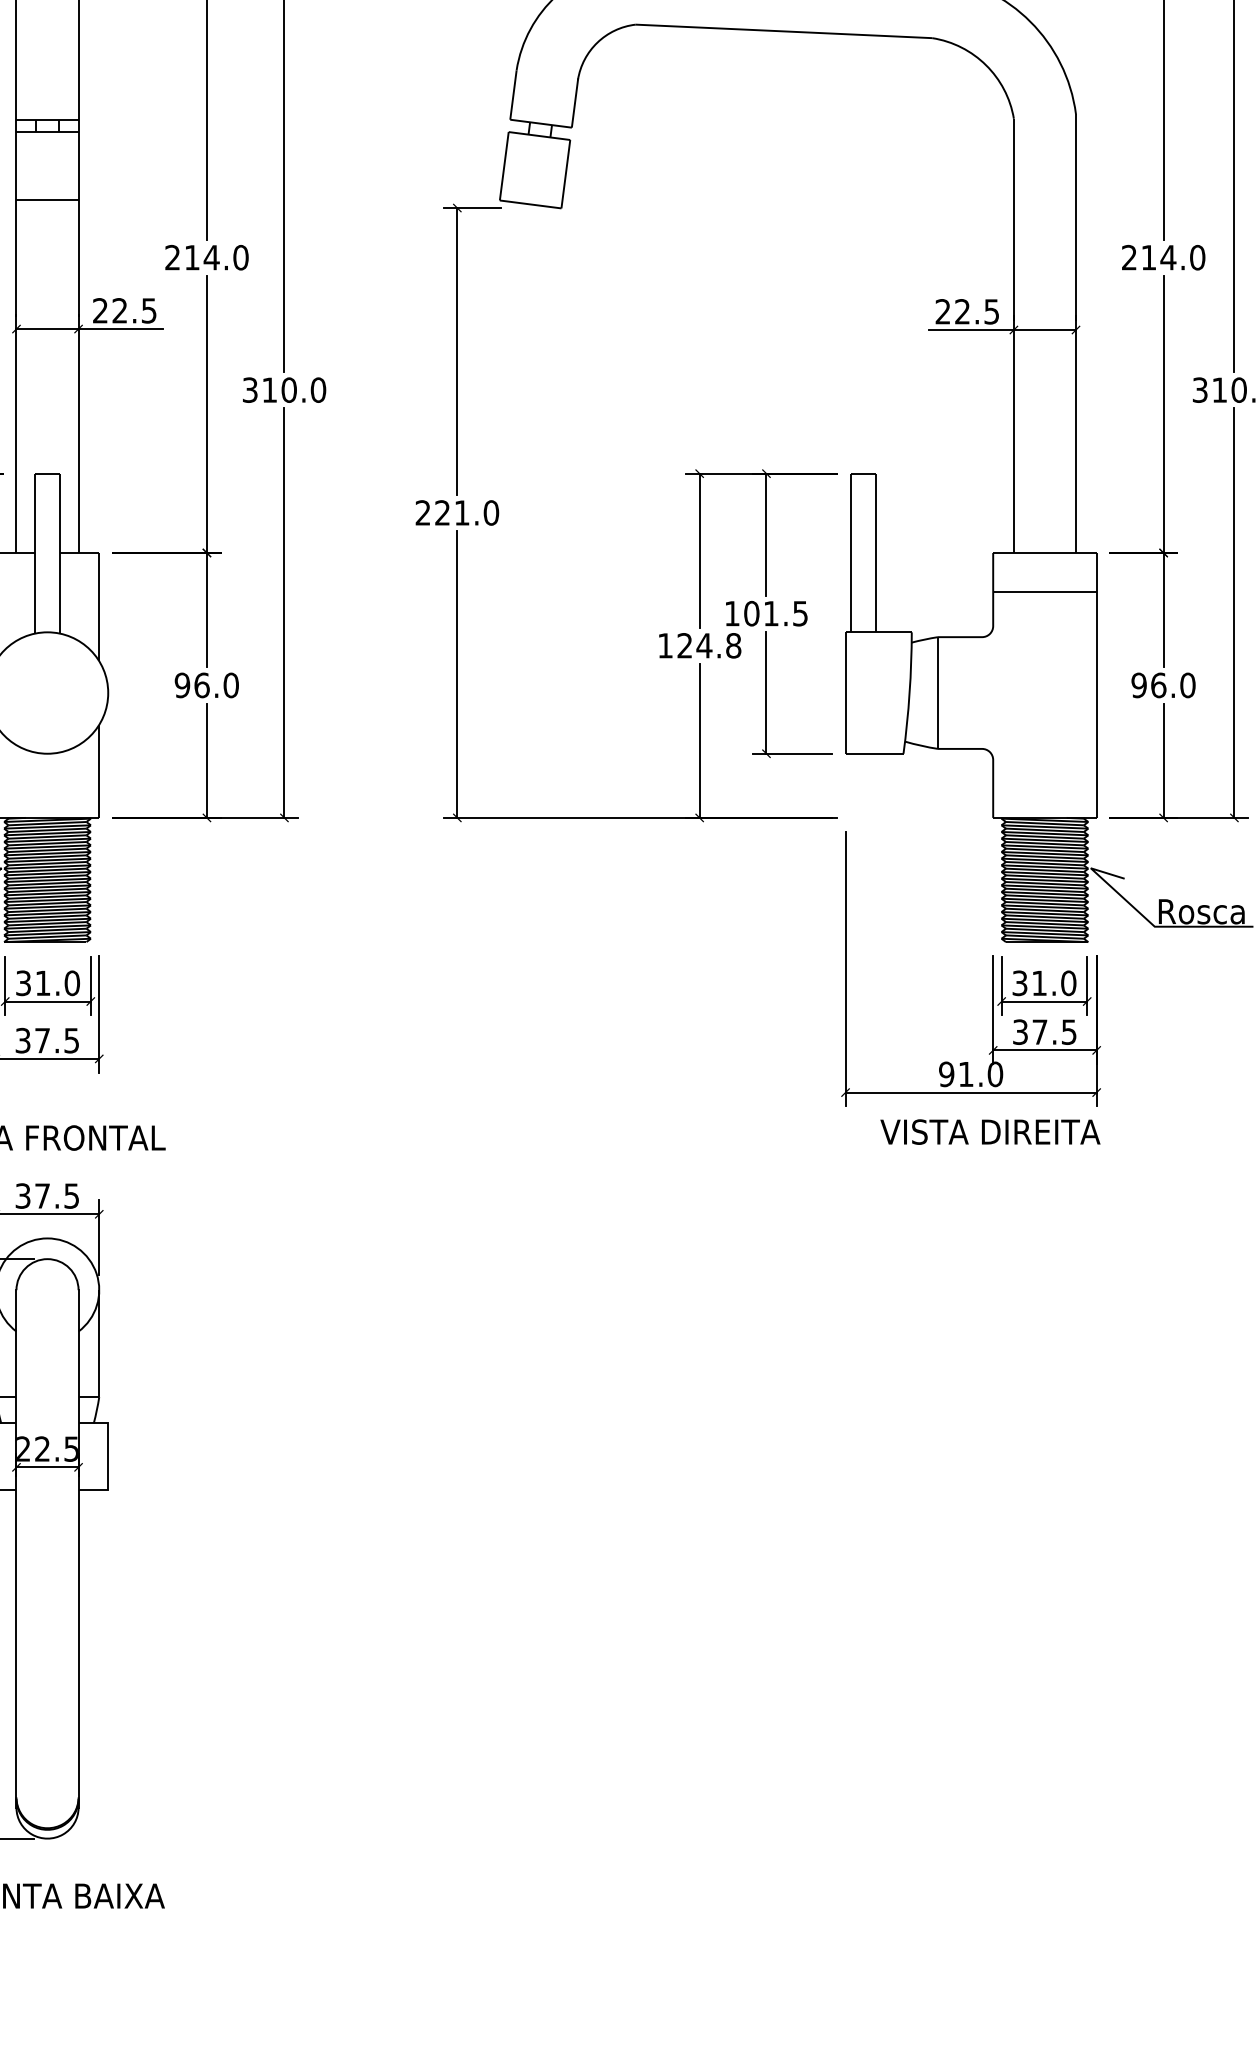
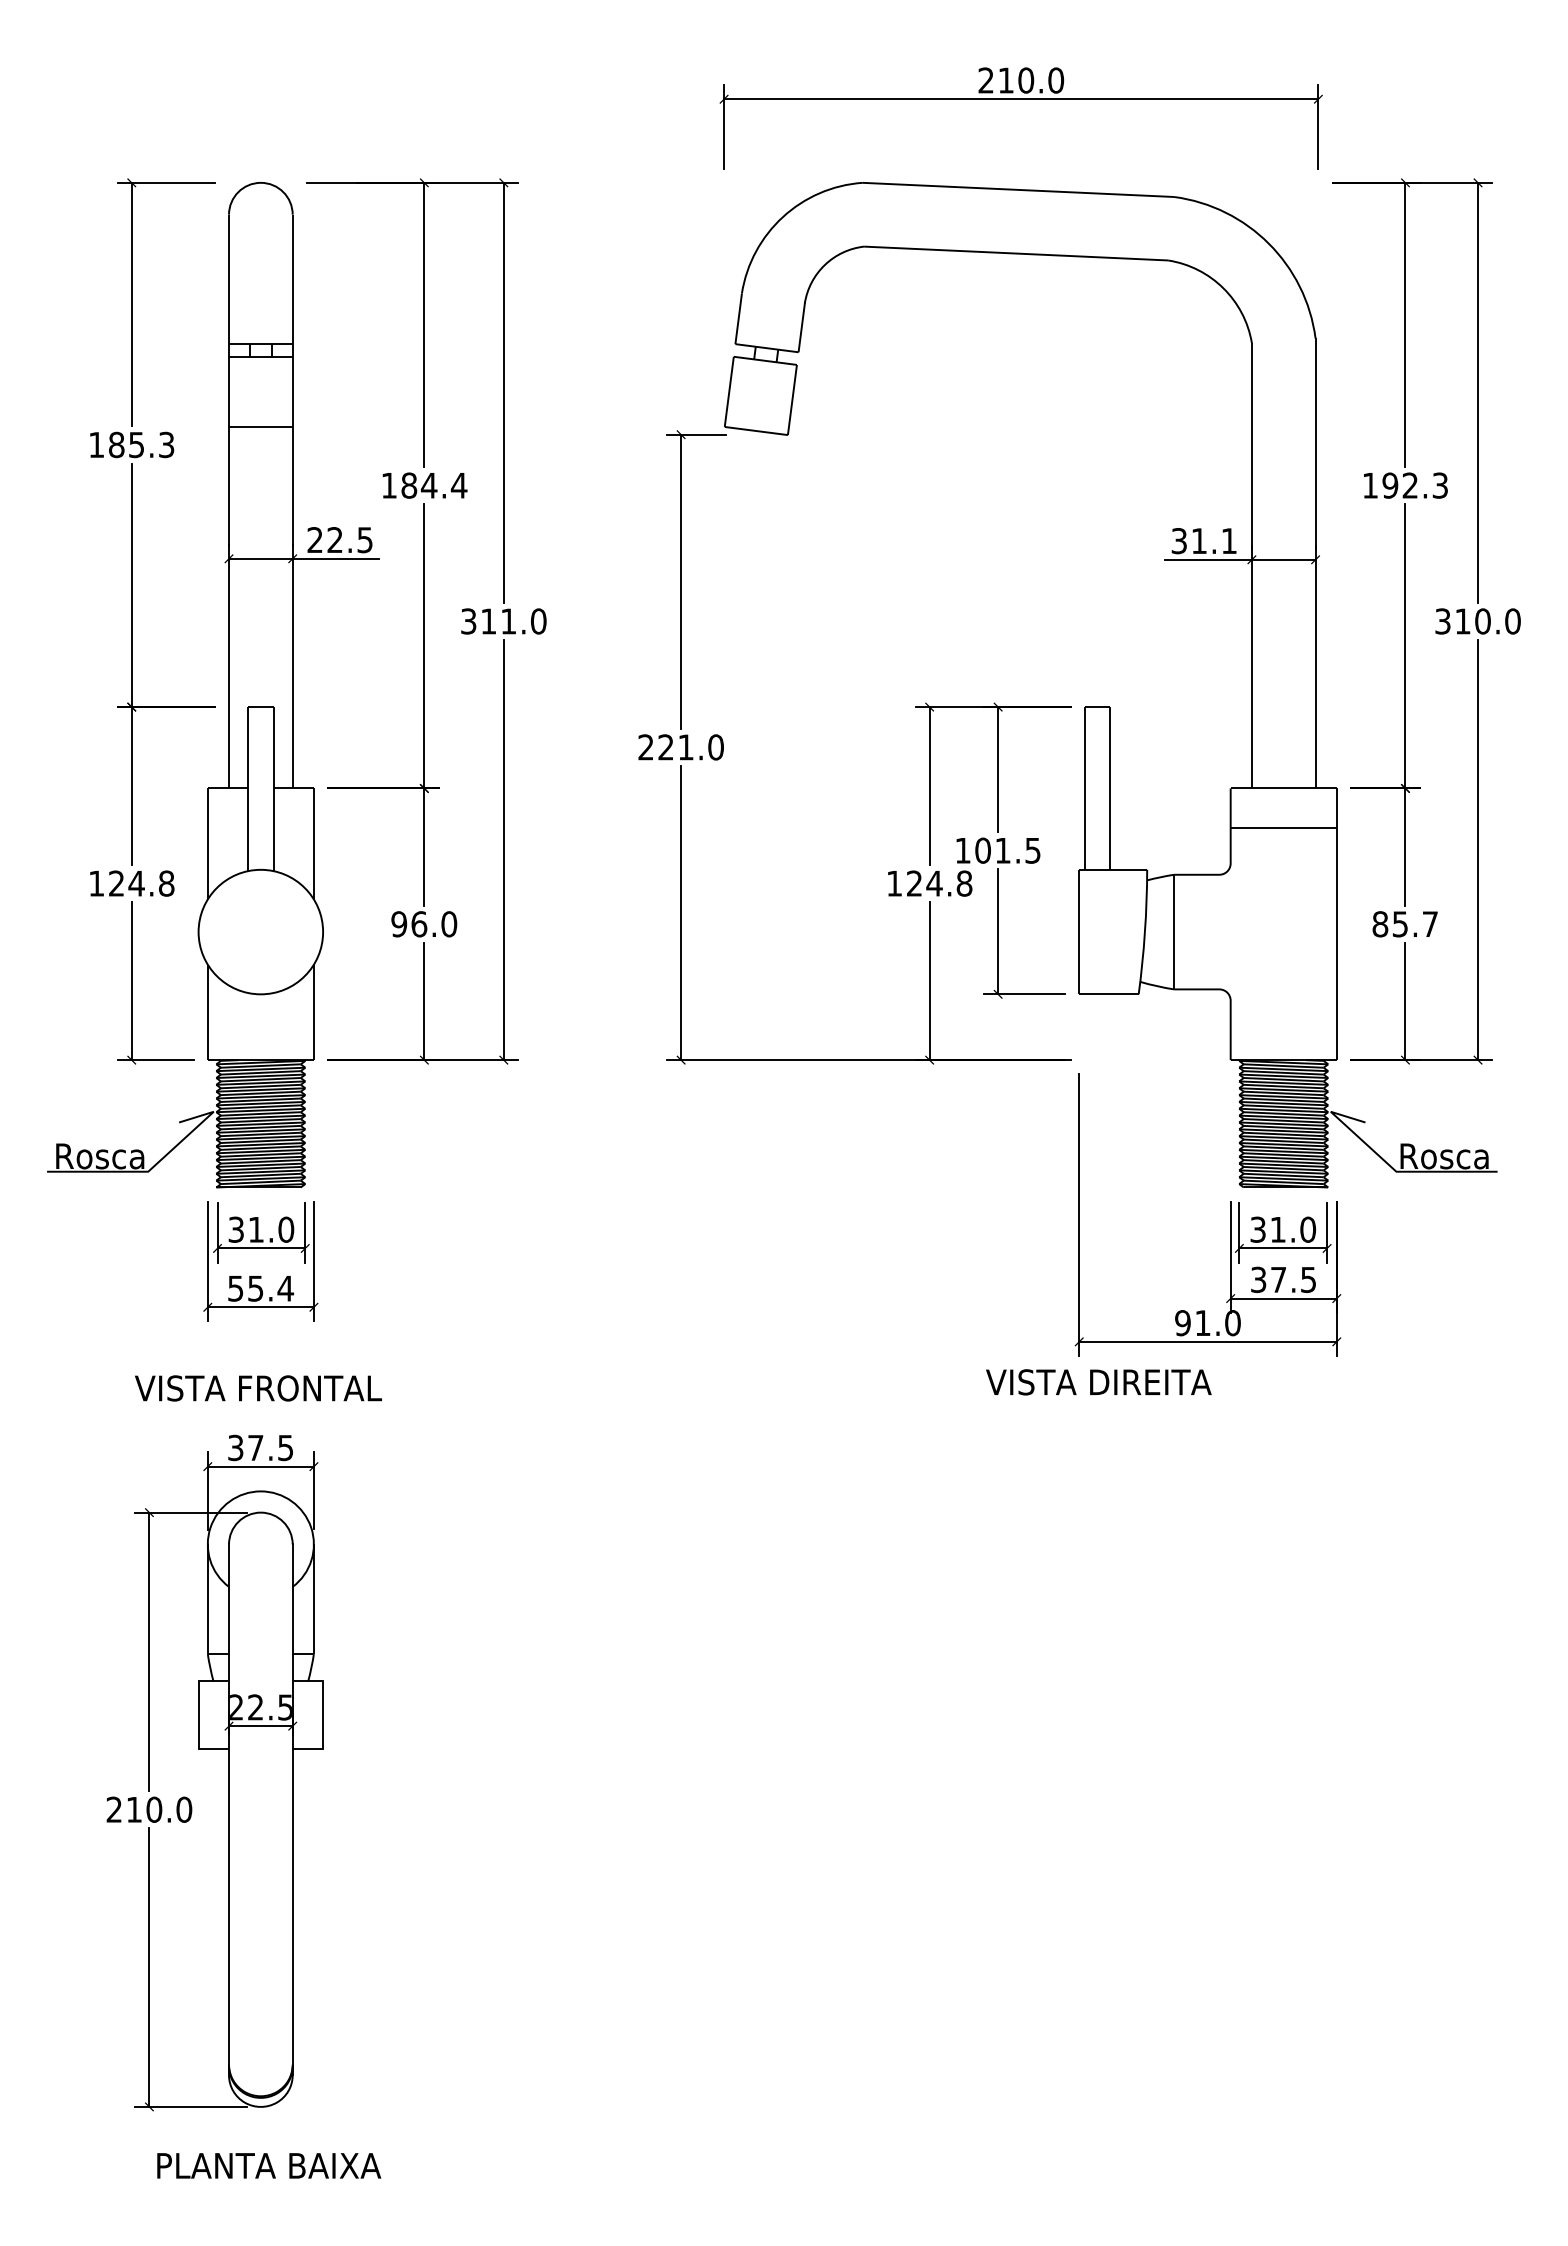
text: (207, 257) -> (424, 485), 214.0 -> 184.4
text: (1163, 257) -> (1405, 485), 214.0 -> 192.3
text: (966, 312) -> (1203, 541), 22.5 -> 31.1
text: (289, 390) -> (508, 621), 310.0 -> 311.0
text: (1163, 685) -> (1405, 924), 96.0 -> 85.7
text: (48, 1040) -> (261, 1288), 37.5 -> 55.4
text: (990, 1132) -> (1098, 1382), moved

